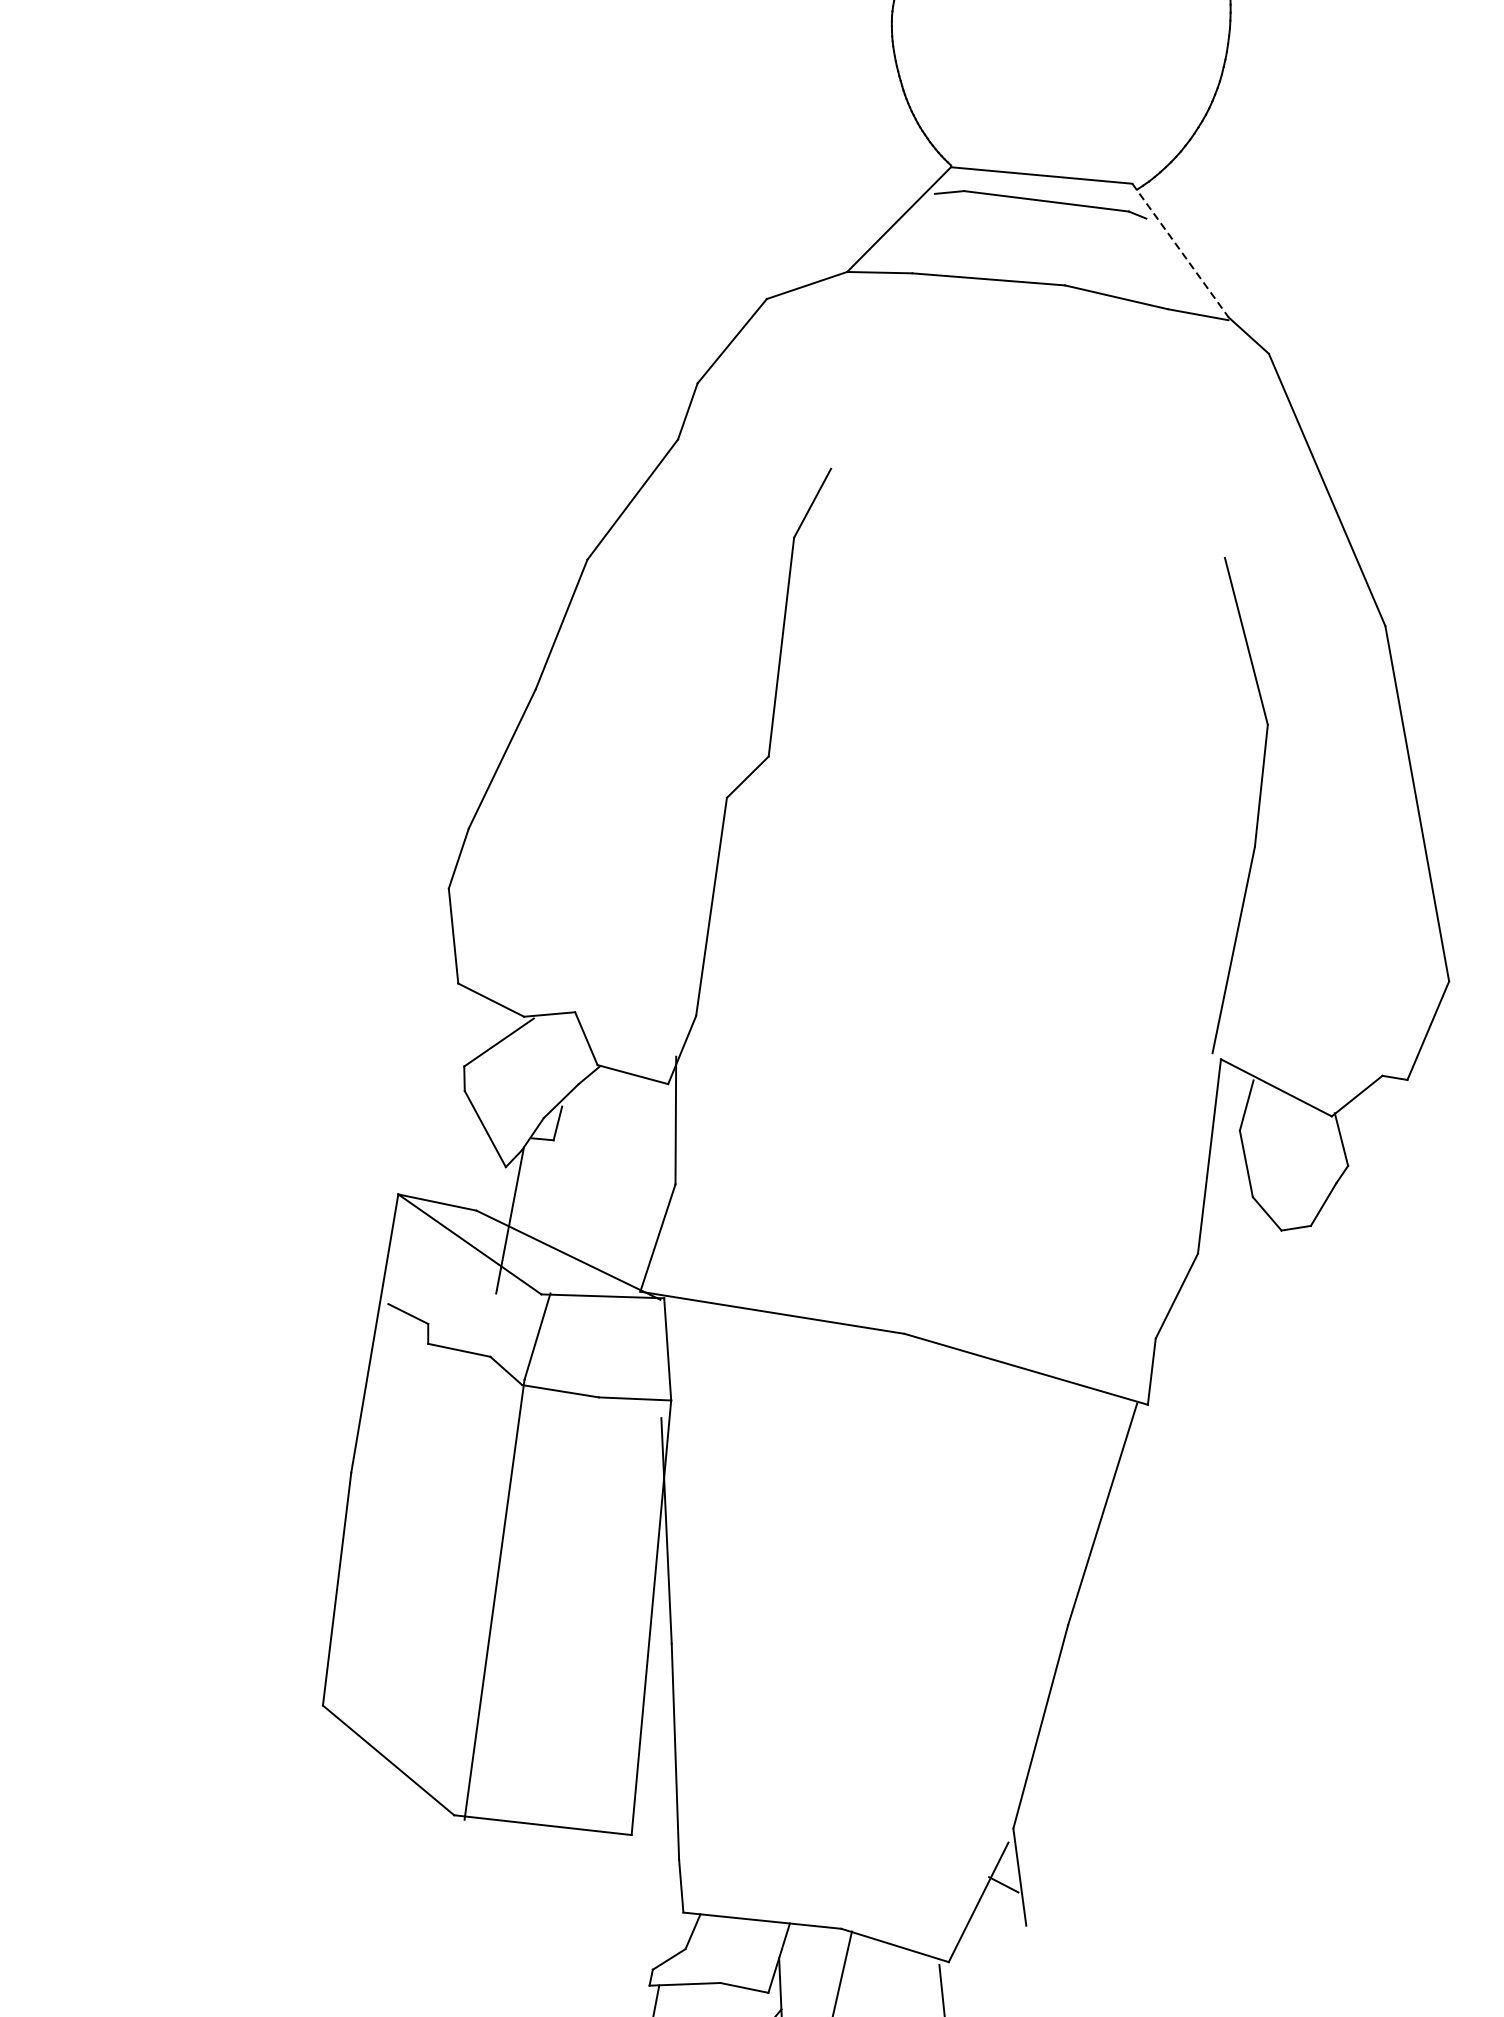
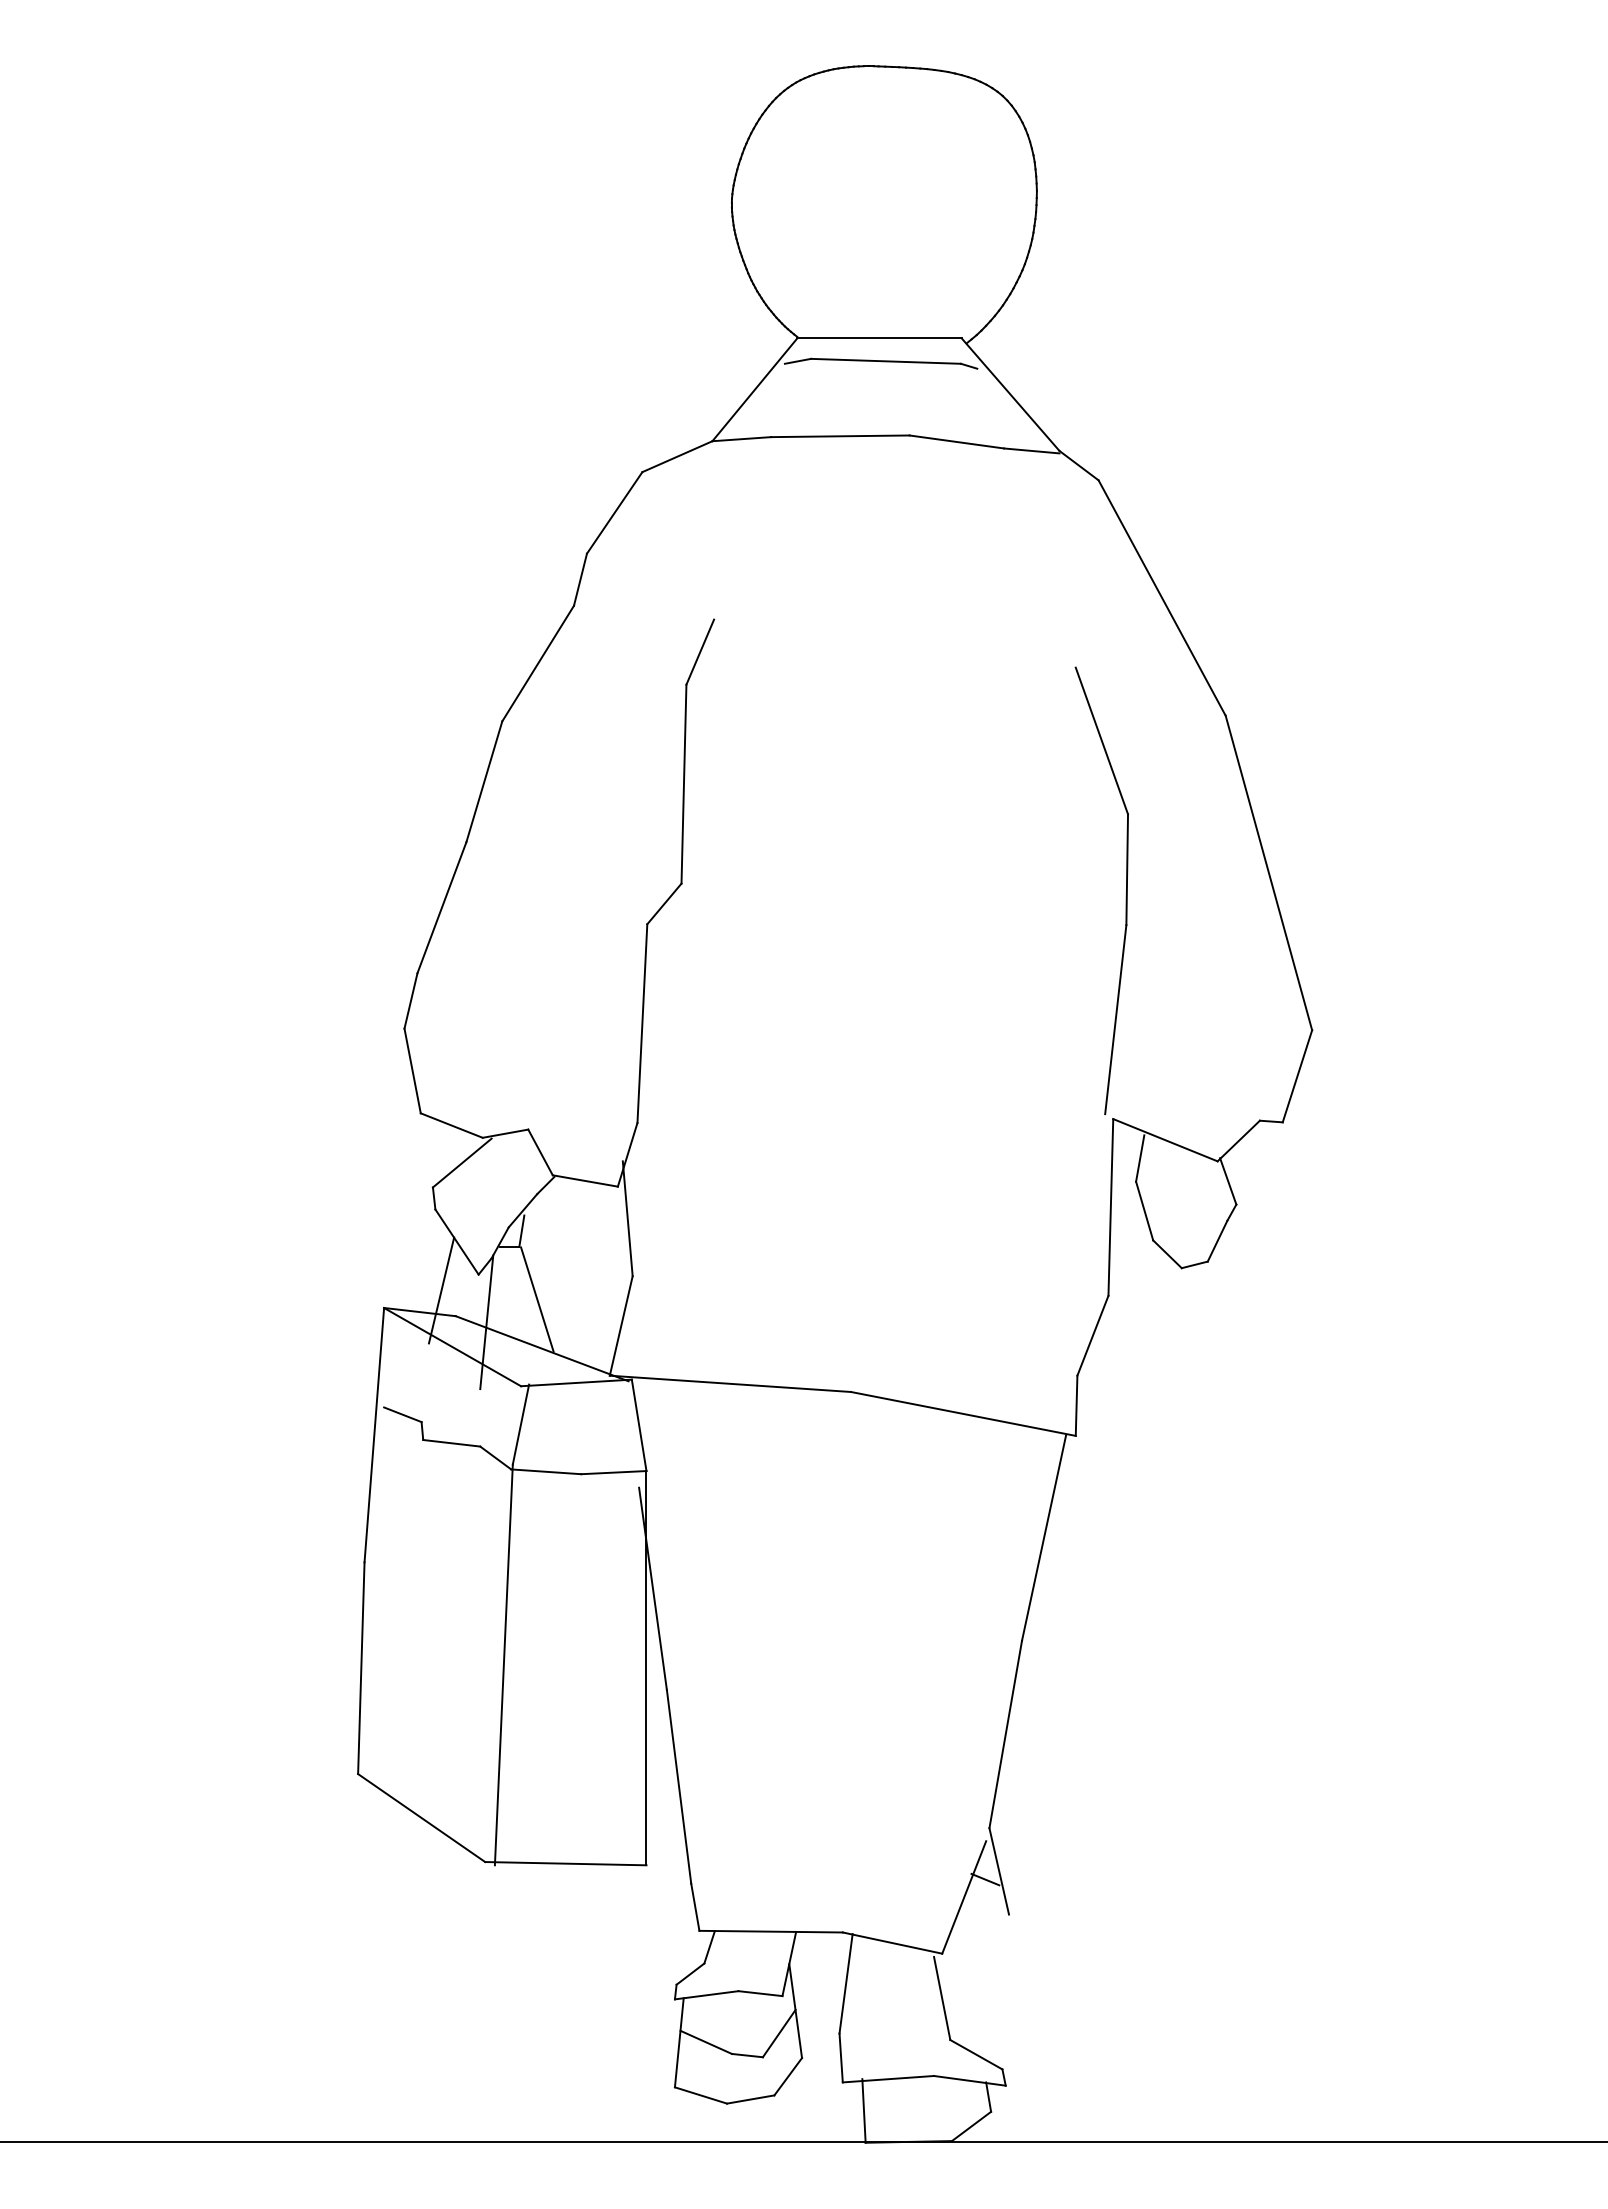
line: (1180, 251) -> (1010, 395), dashed -> solid
line: (463, 1180) -> (441, 1290), added
line: (568, 1200) -> (537, 1299), added

